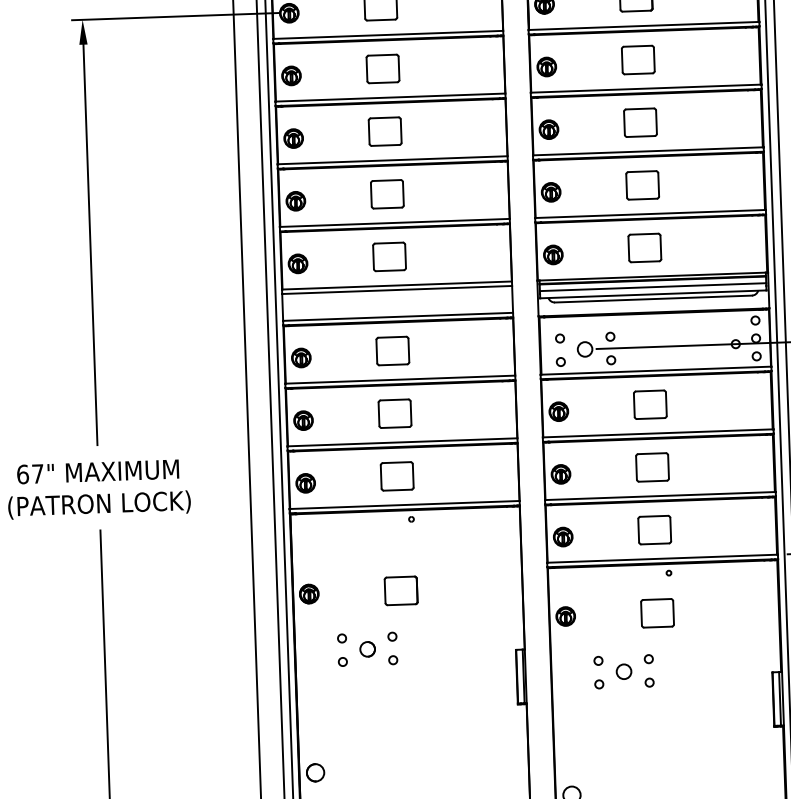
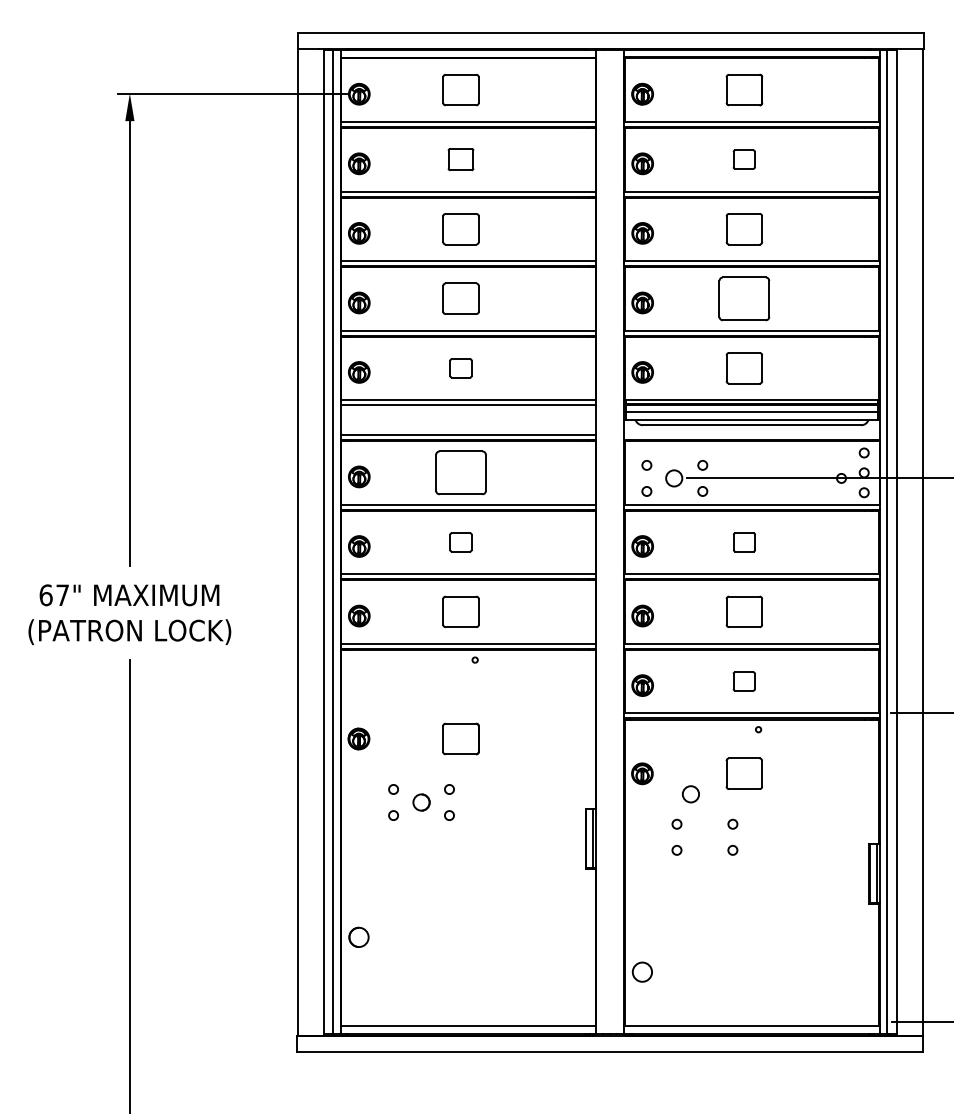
part: (637, 59) -> (743, 159), size x0.6
part: (382, 68) -> (460, 159), size x0.7
part: (642, 185) -> (744, 298), size x1.4
part: (389, 257) -> (460, 368), size x0.6
part: (392, 350) -> (460, 472), size x1.4
part: (650, 404) -> (744, 542), size x0.6
part: (394, 413) -> (460, 542), size x0.6
part: (653, 530) -> (743, 681), size x0.6
circle: (623, 671) -> (690, 794), moved

